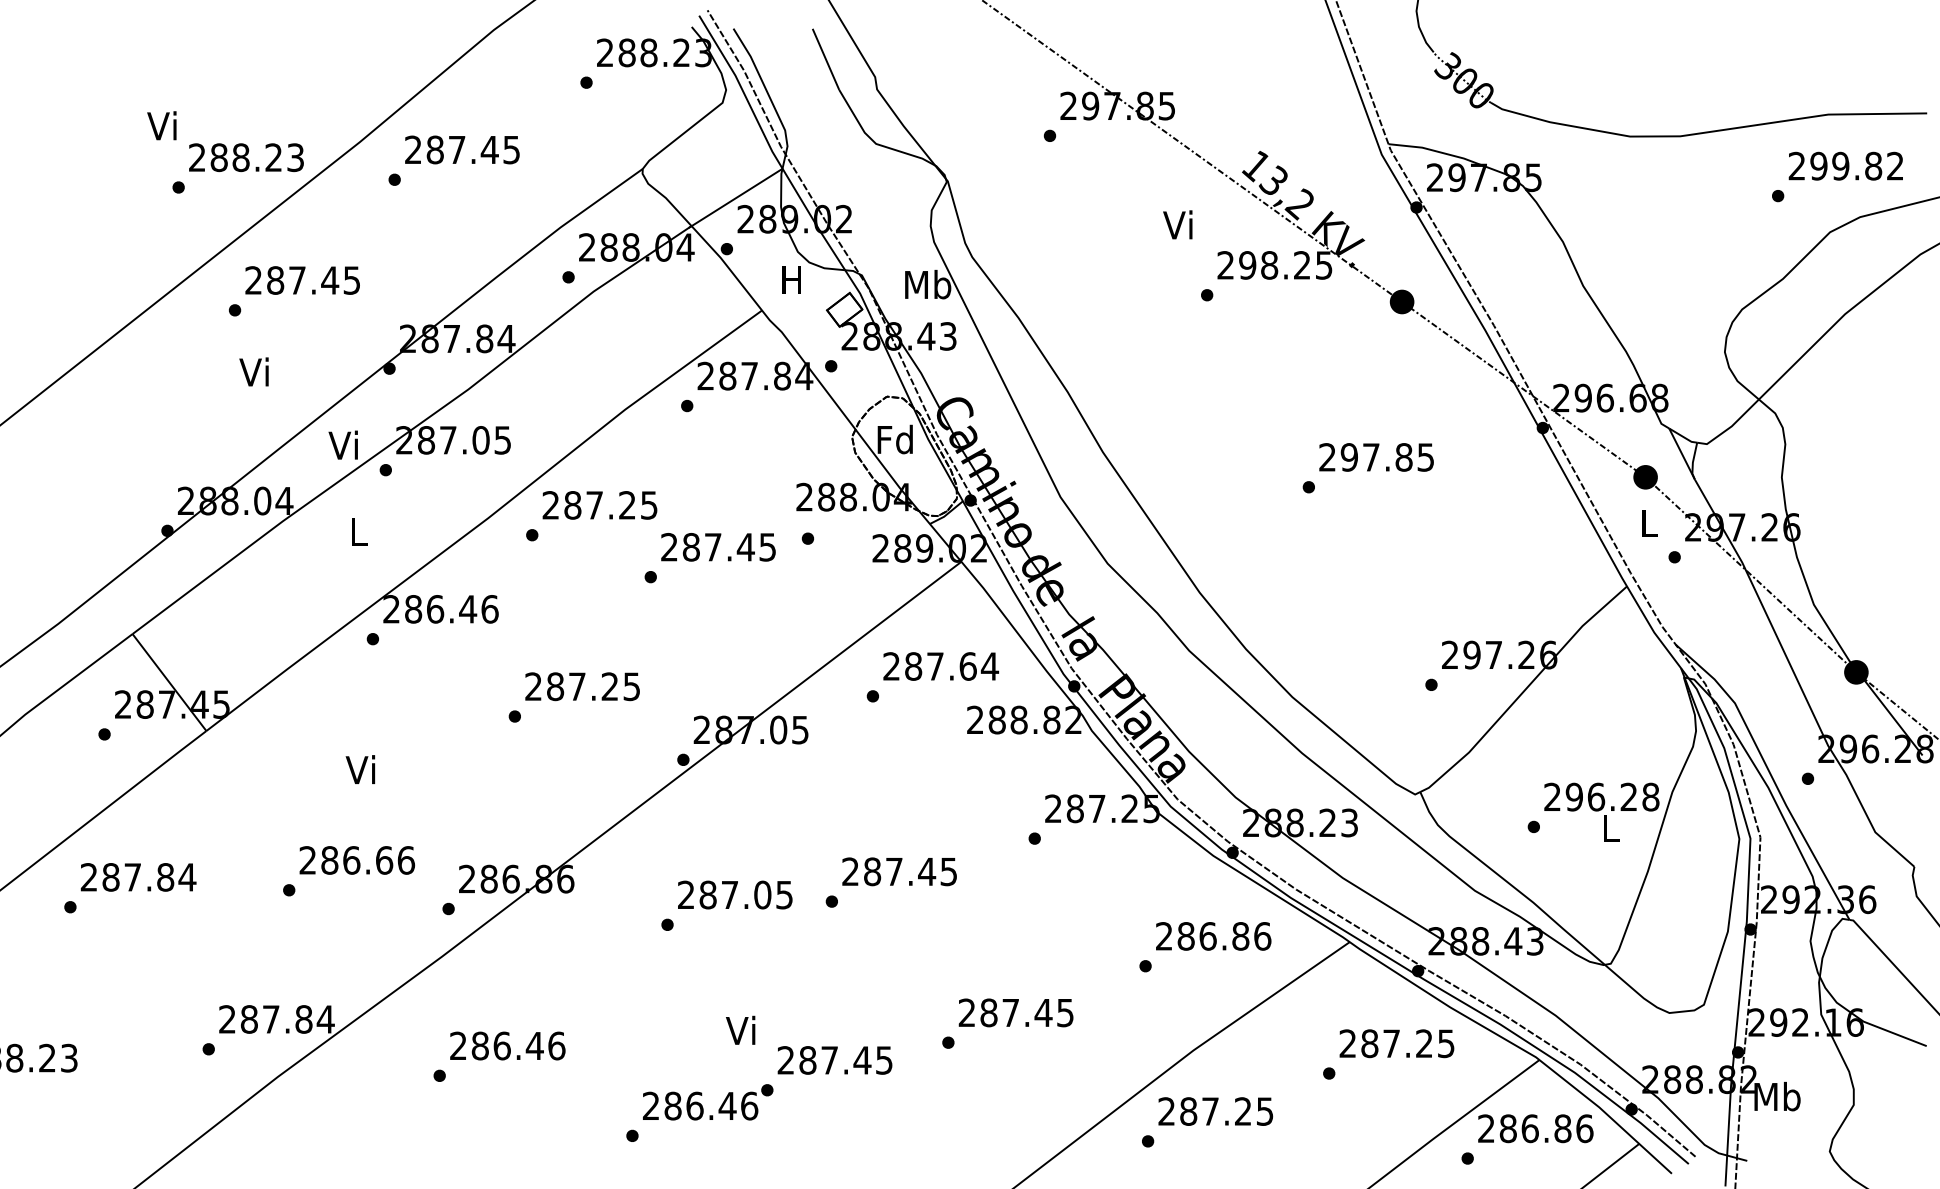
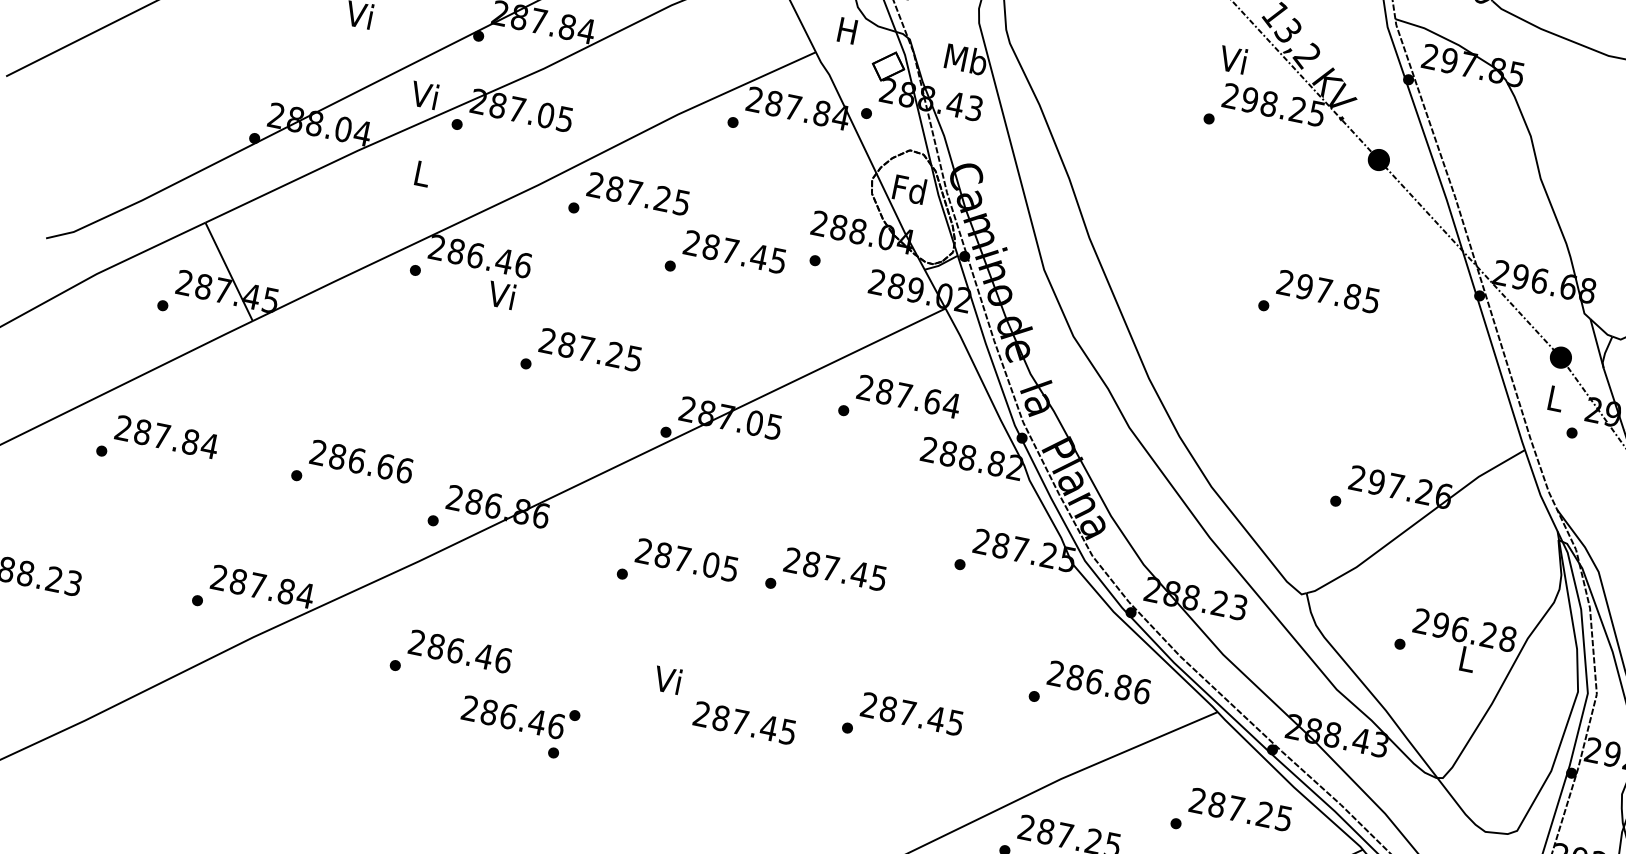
text: (1177, 224) -> (1232, 59), moved
text: (360, 769) -> (501, 294), moved
text: (708, 1102) -> (521, 715), moved

